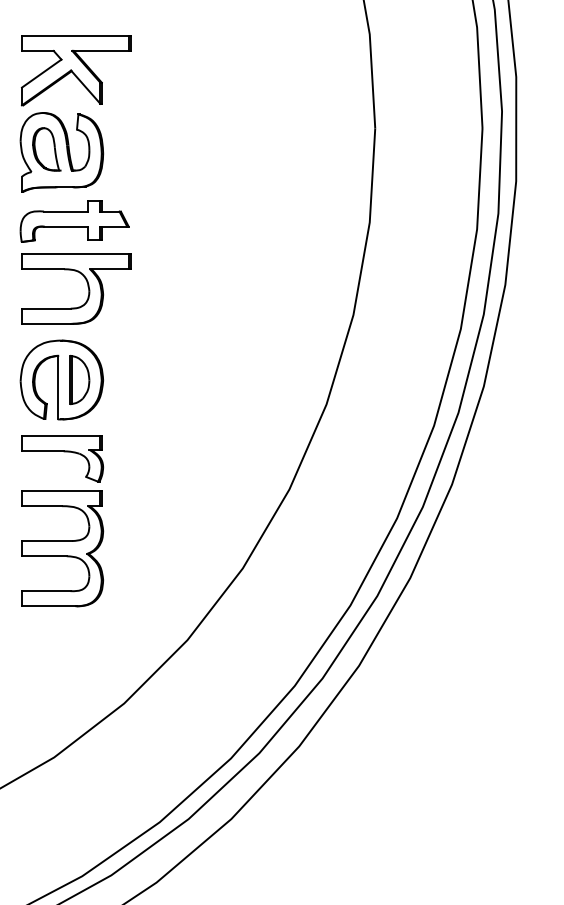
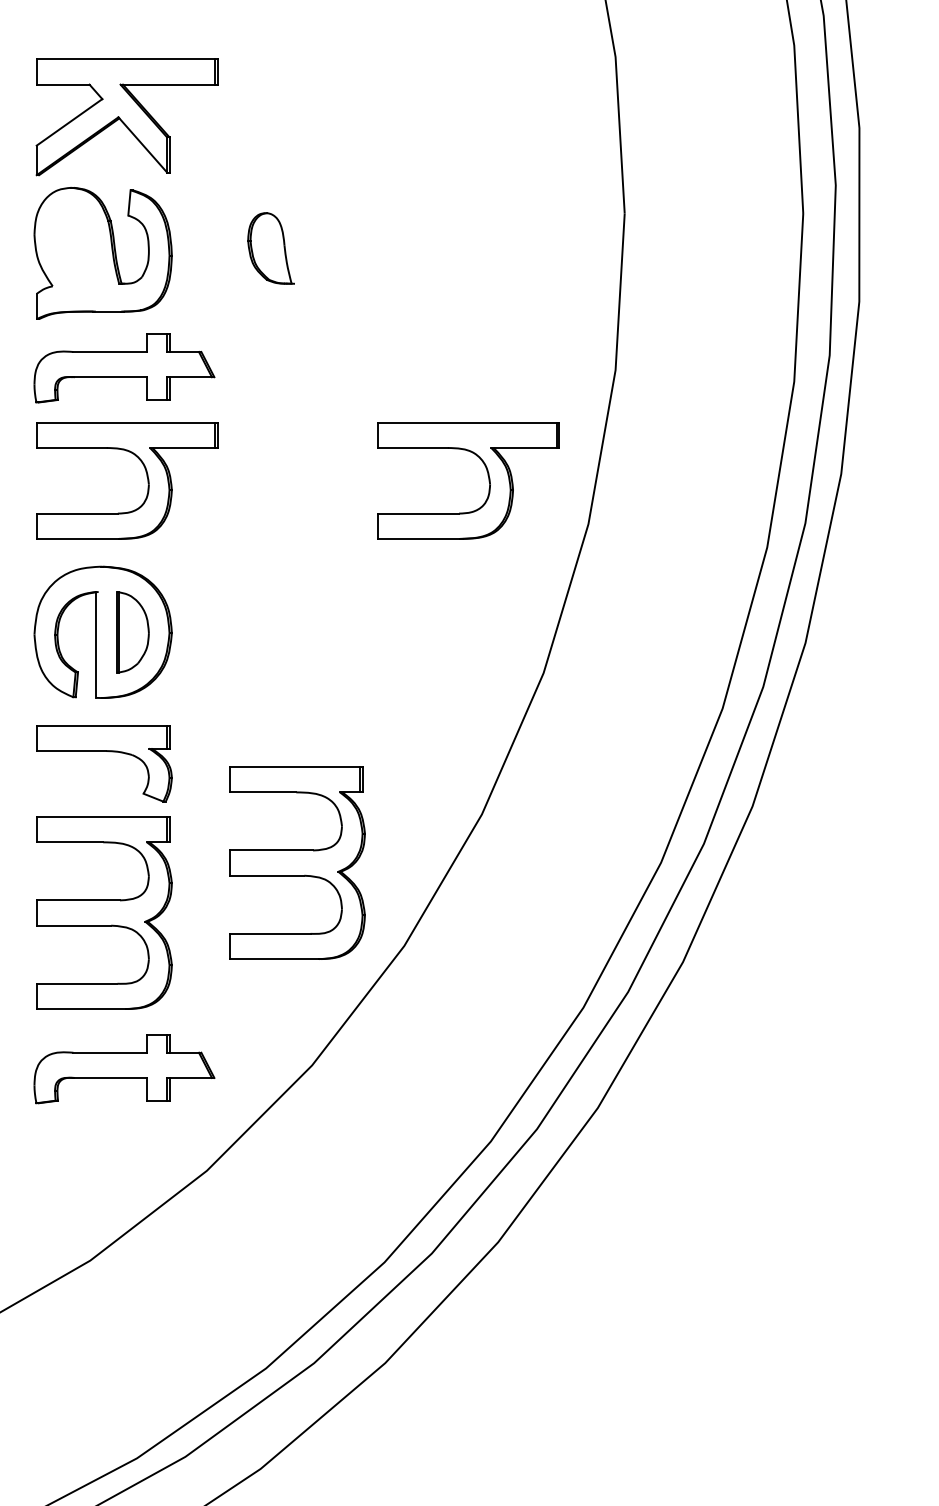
part: (46, 149) -> (270, 248), moved
part: (292, 286) -> (486, 476), added
part: (178, 518) -> (297, 862), added
part: (74, 642) -> (124, 1069), added

